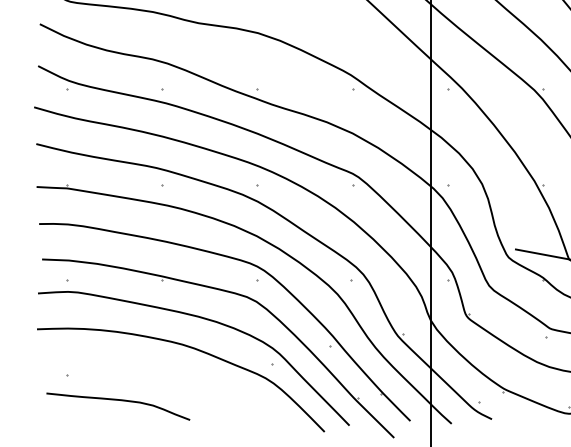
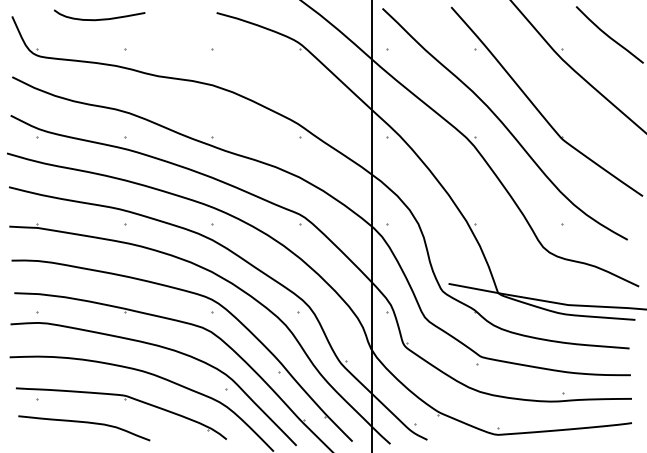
part: (163, 376) -> (125, 400), added

